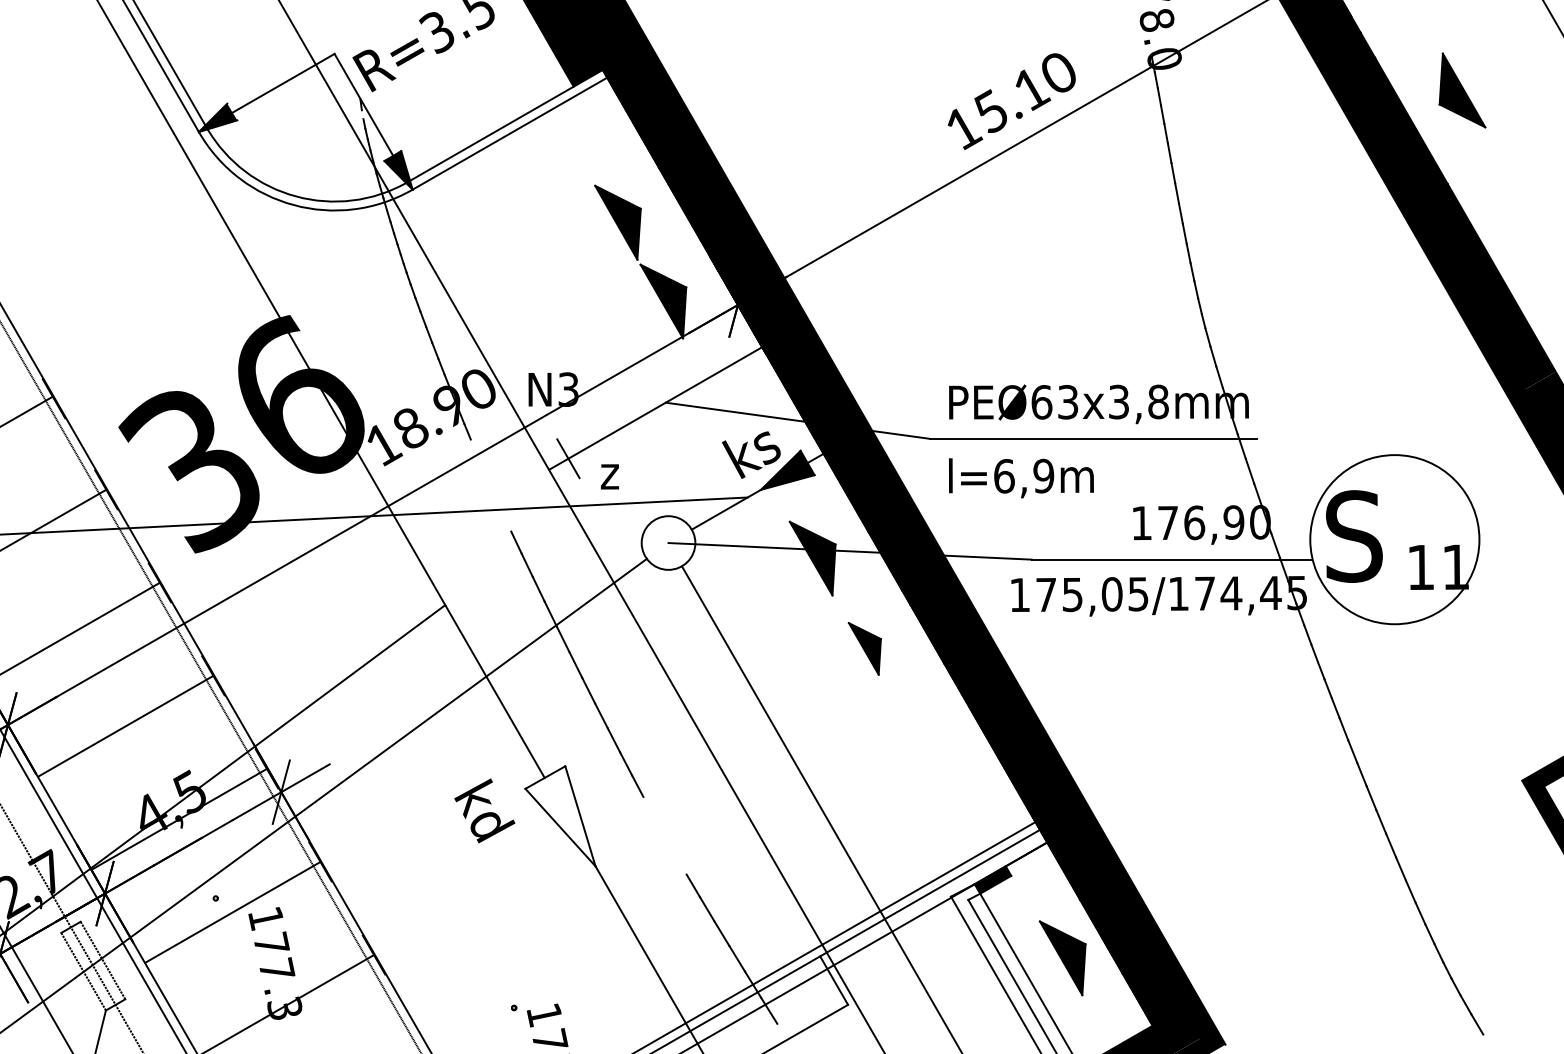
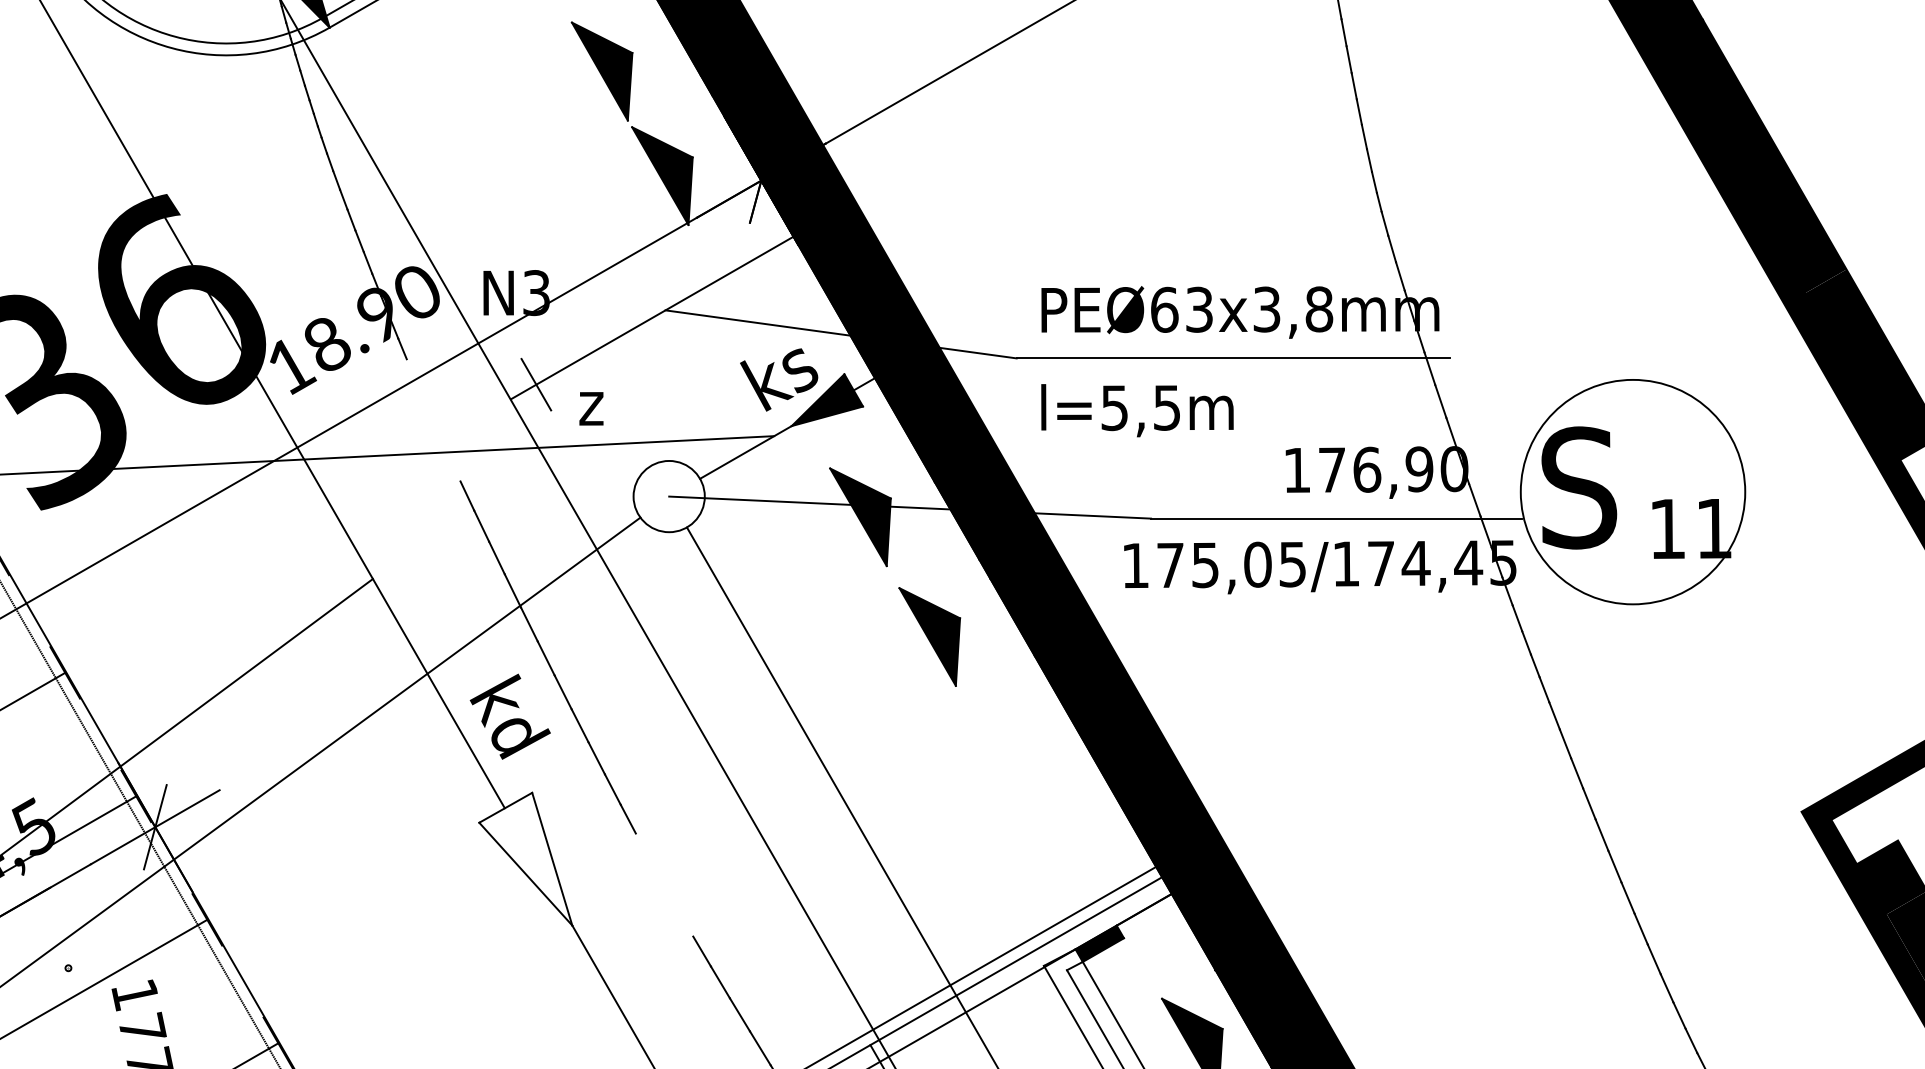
text: (1024, 475) -> (1141, 406), l=6,9m -> l=5,5m
part: (864, 648) -> (929, 636), size x1.43
text: (484, 810) -> (509, 716), moved

